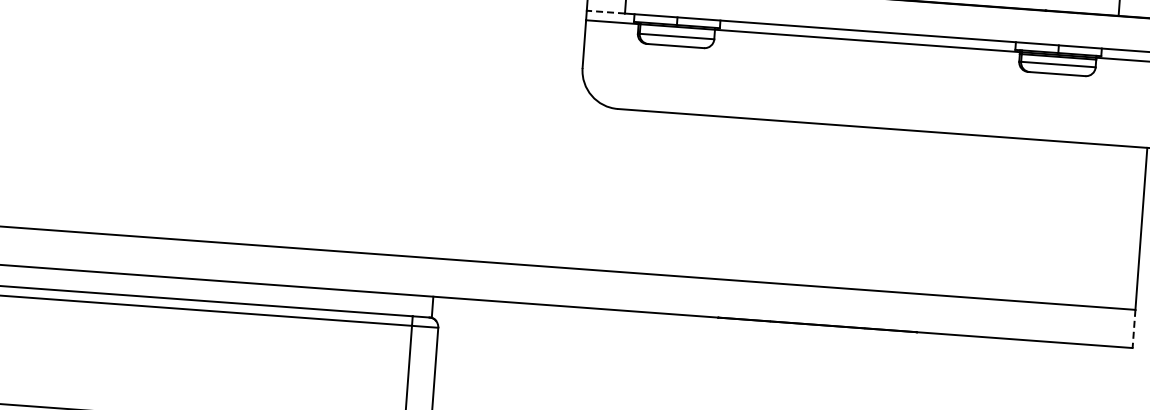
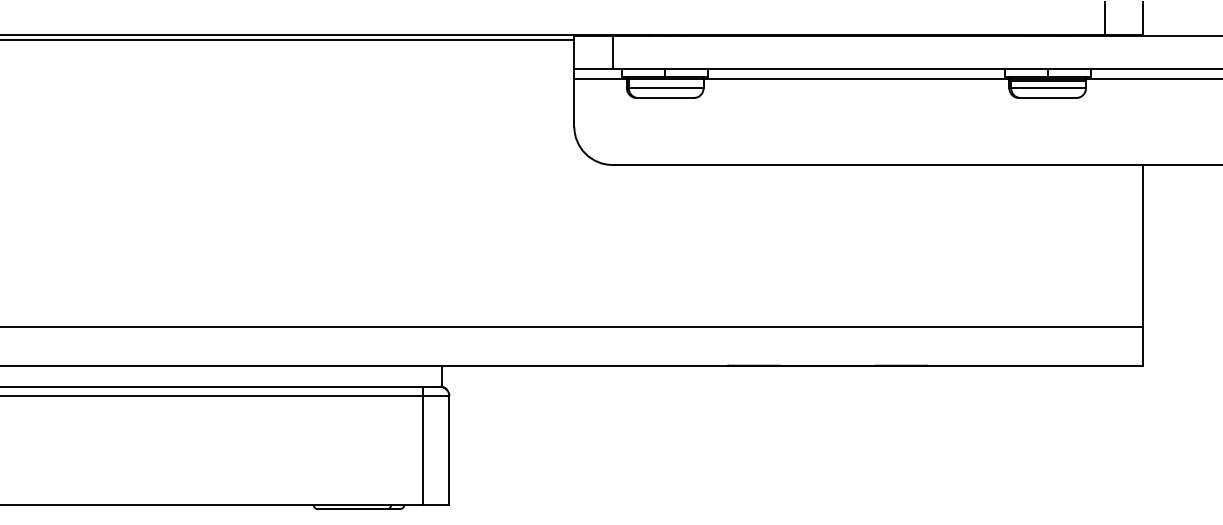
line: (604, 12) -> (592, 69), dashed -> solid
line: (1134, 329) -> (1143, 347), dashed -> solid

